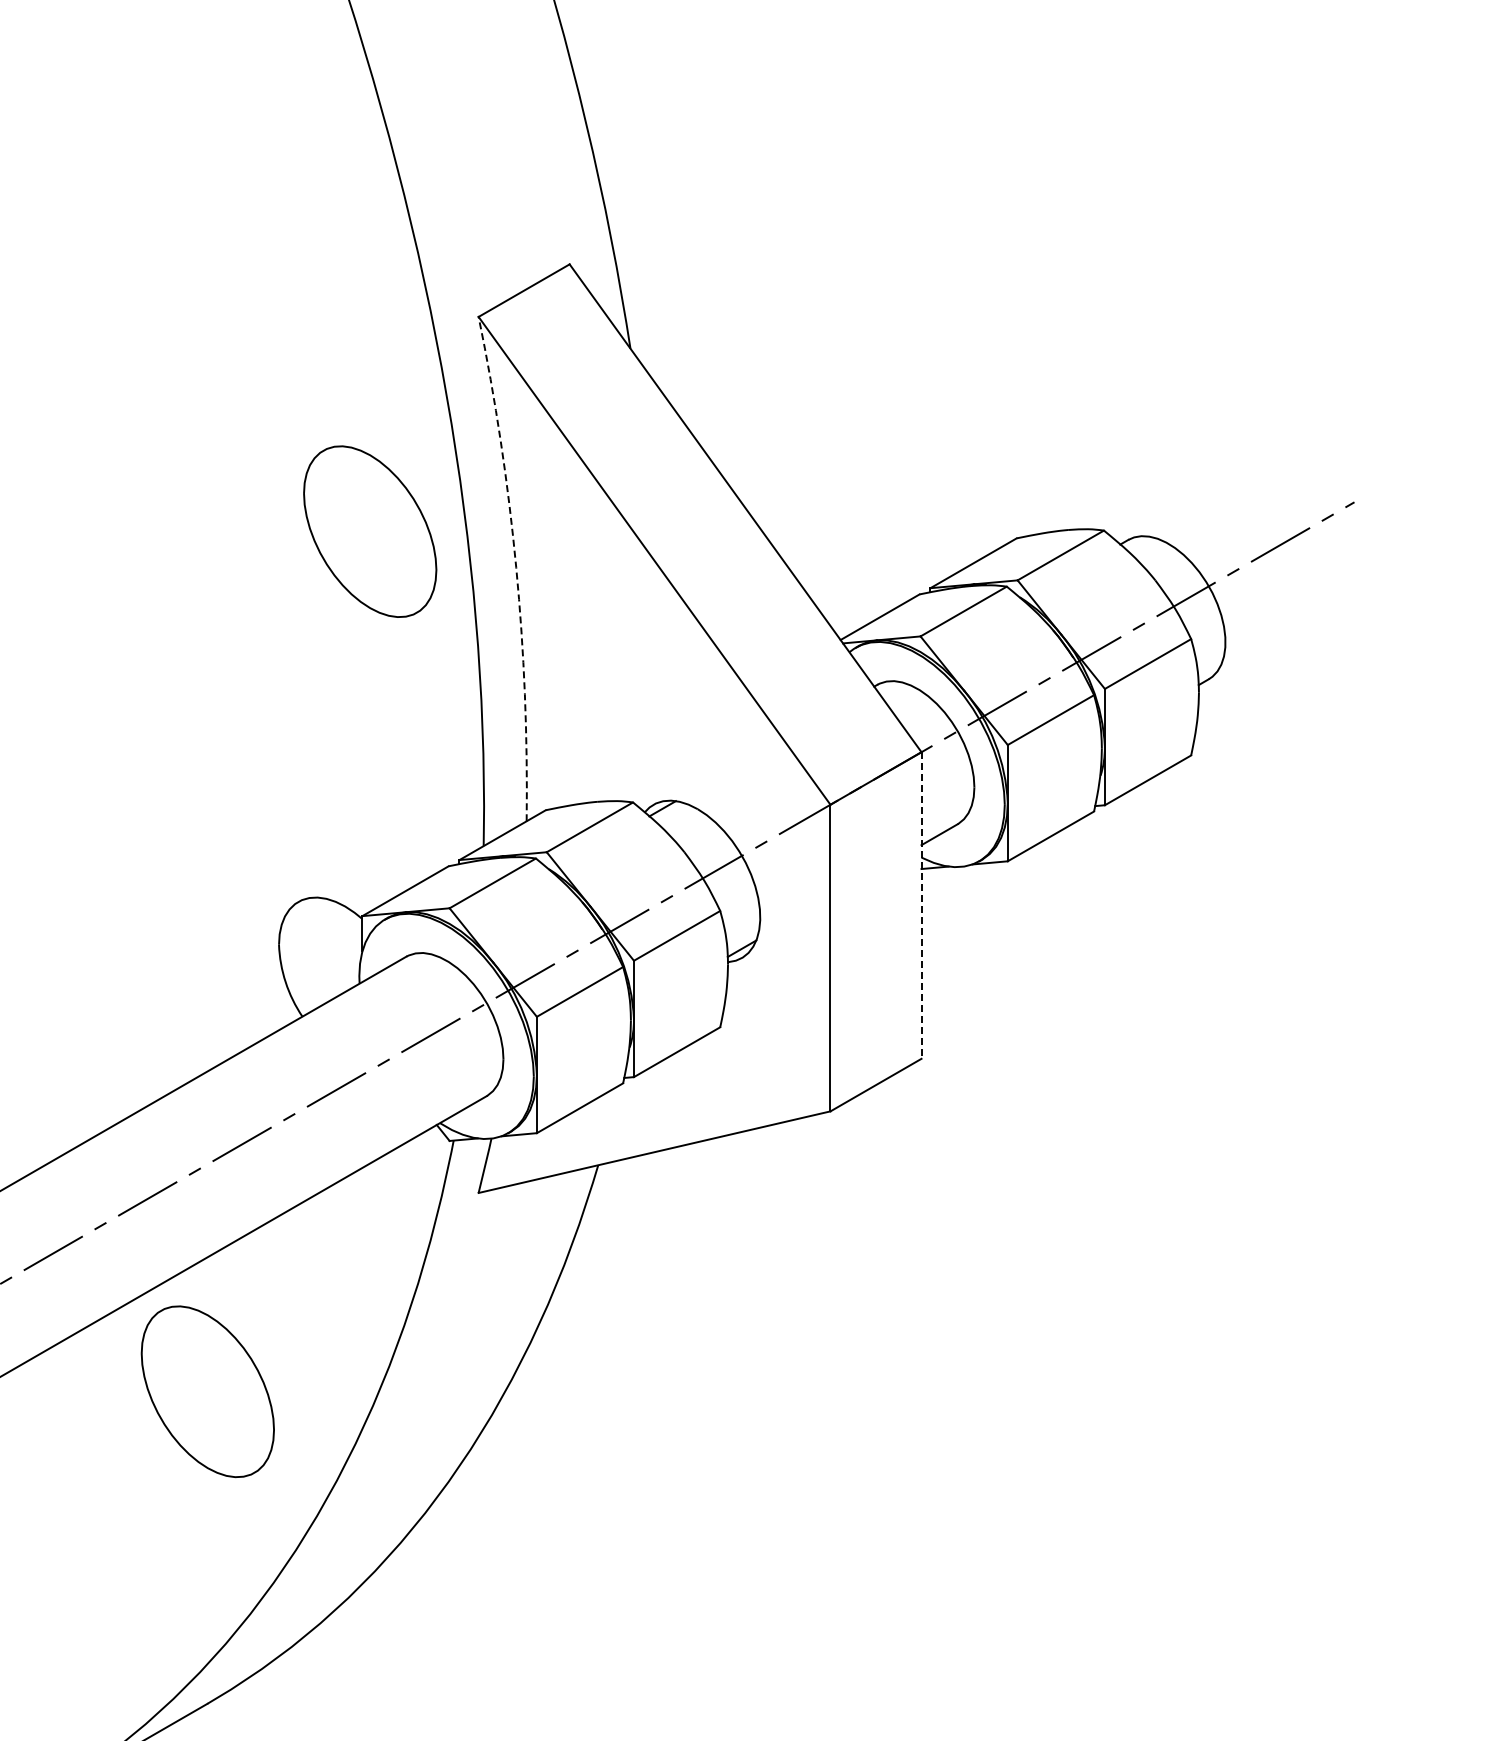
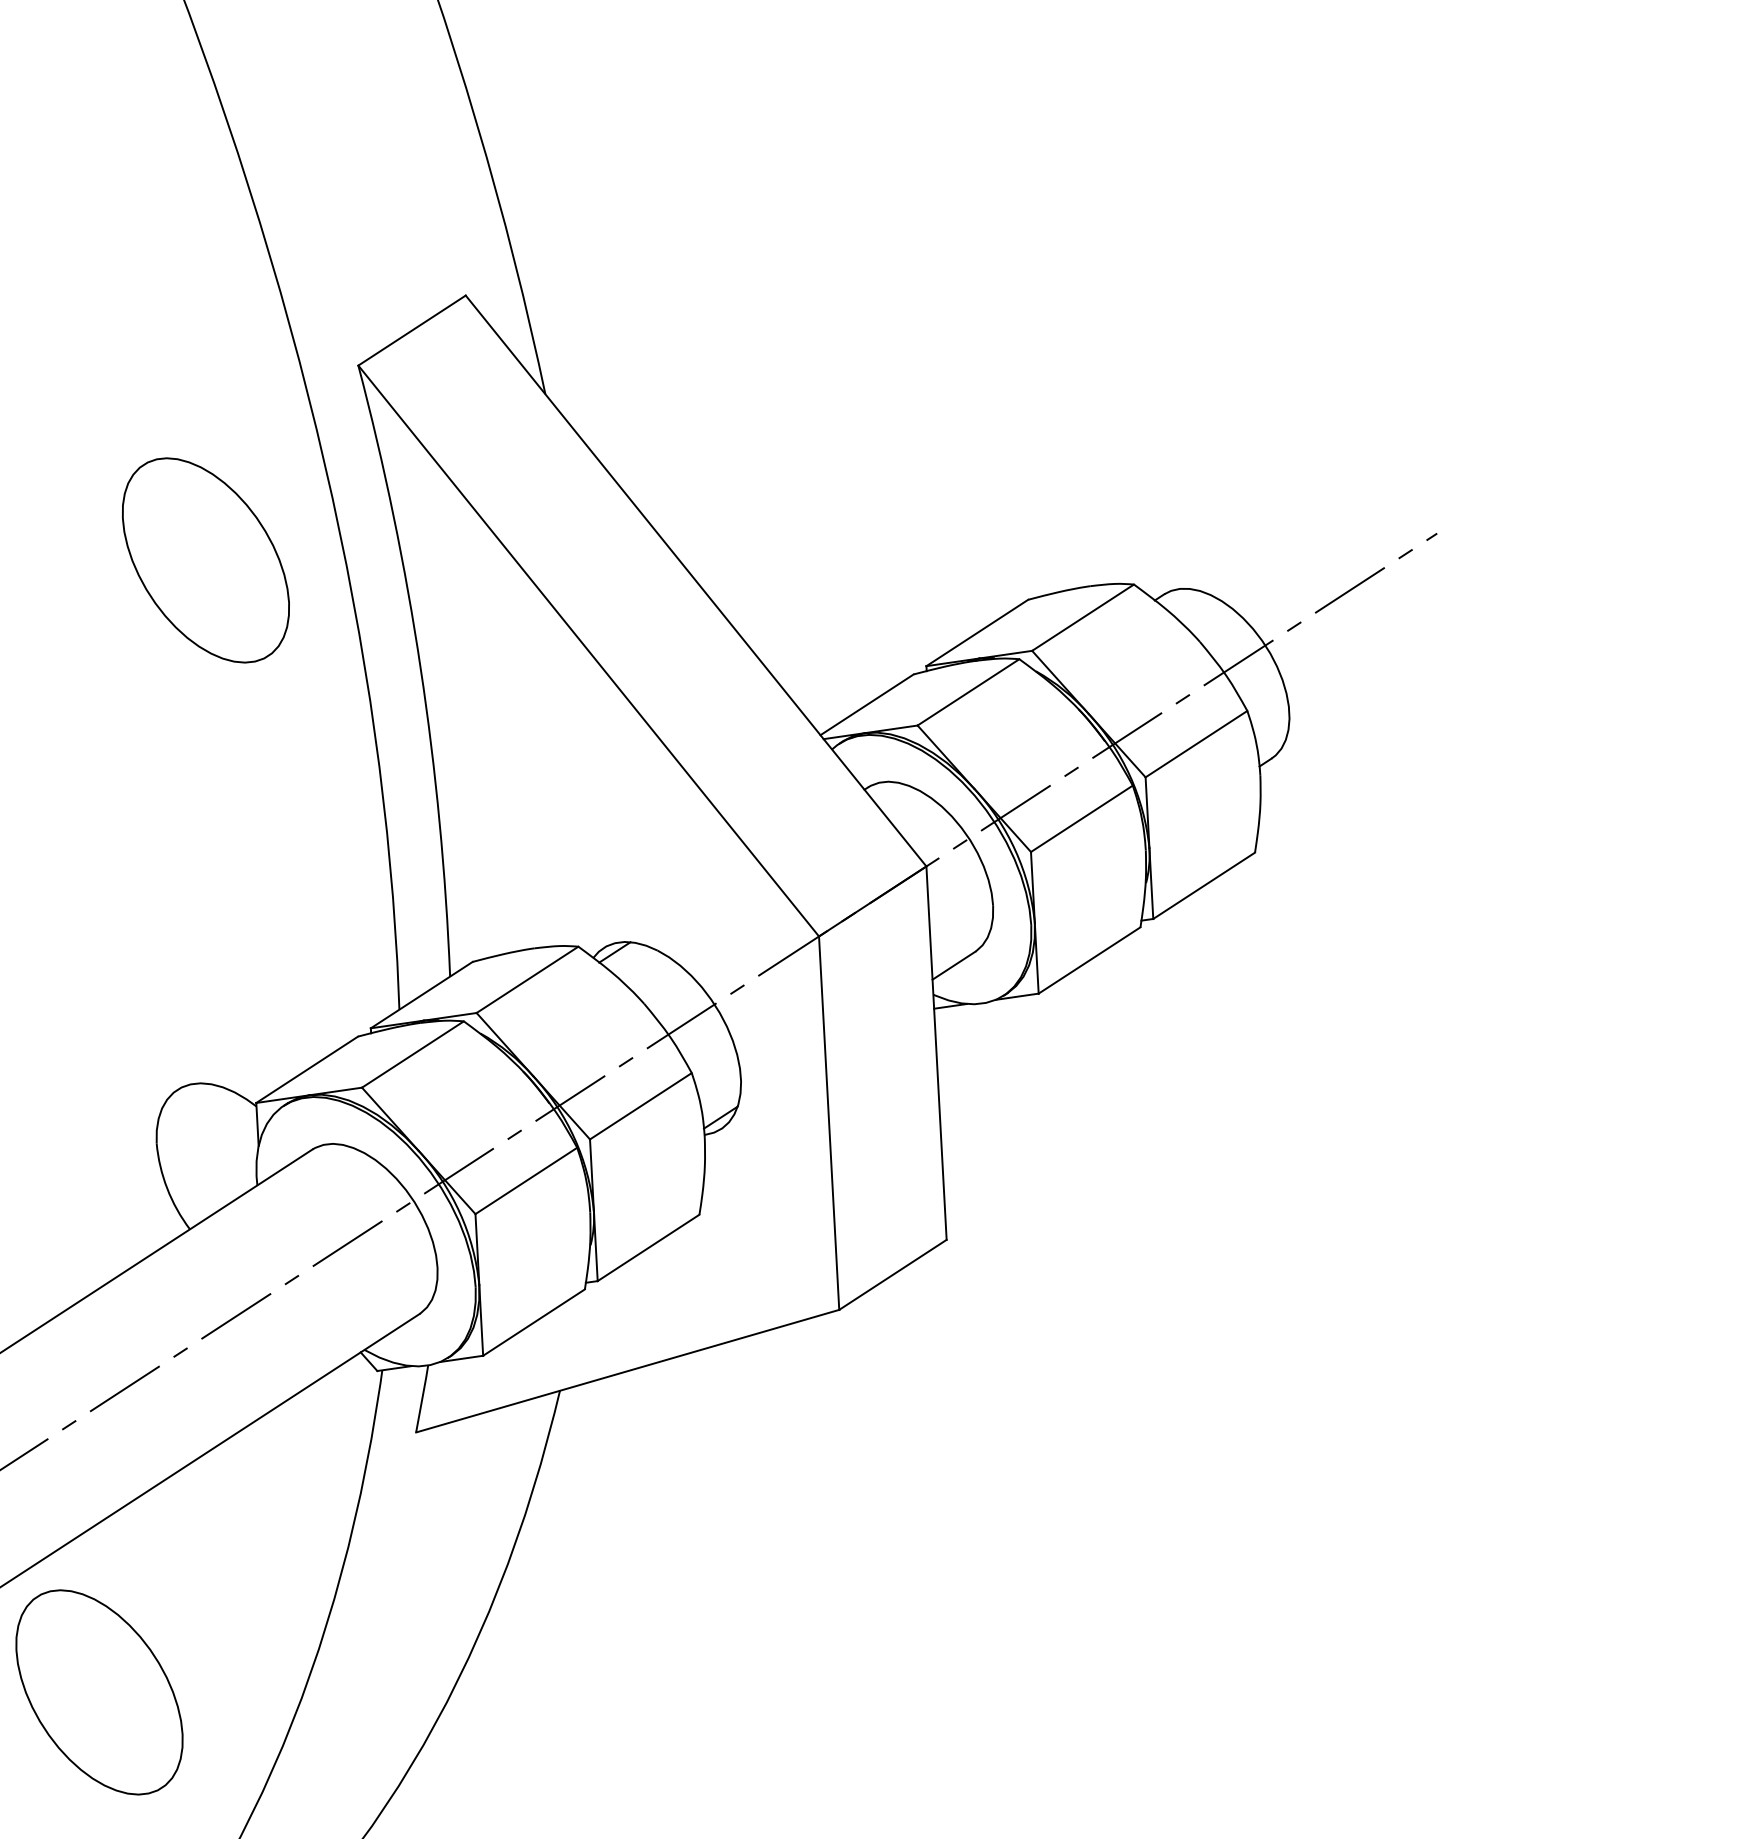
part: (370, 531) -> (206, 560), moved
arc: (516, 567) -> (420, 668), dashed -> solid
line: (921, 906) -> (936, 1054), dashed -> solid

